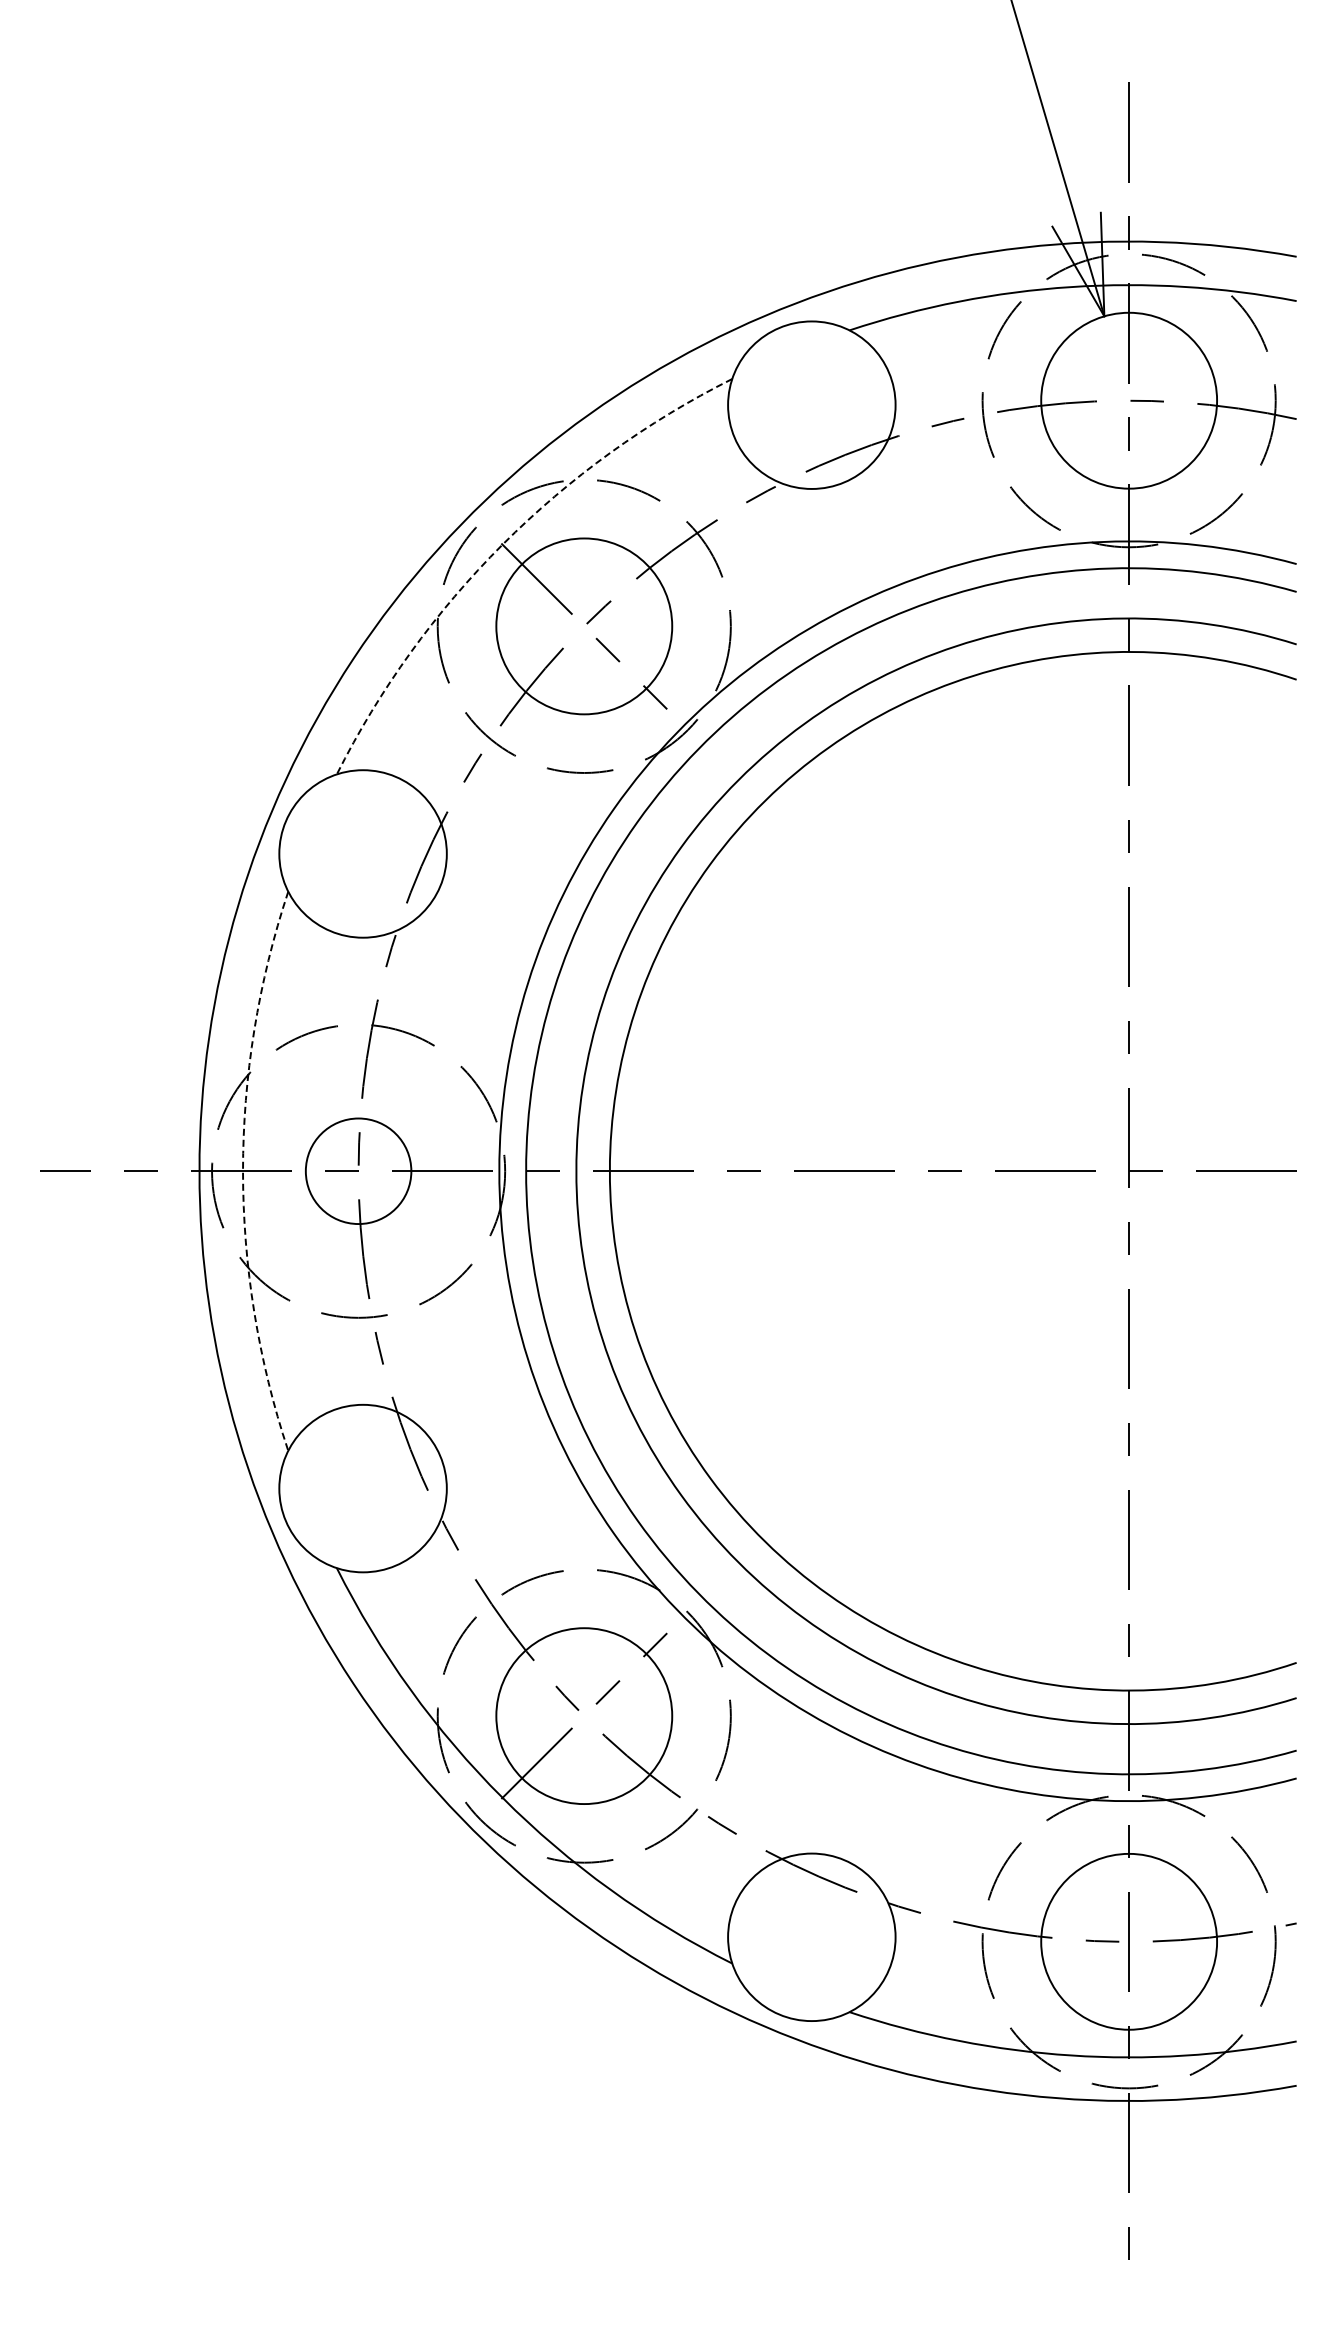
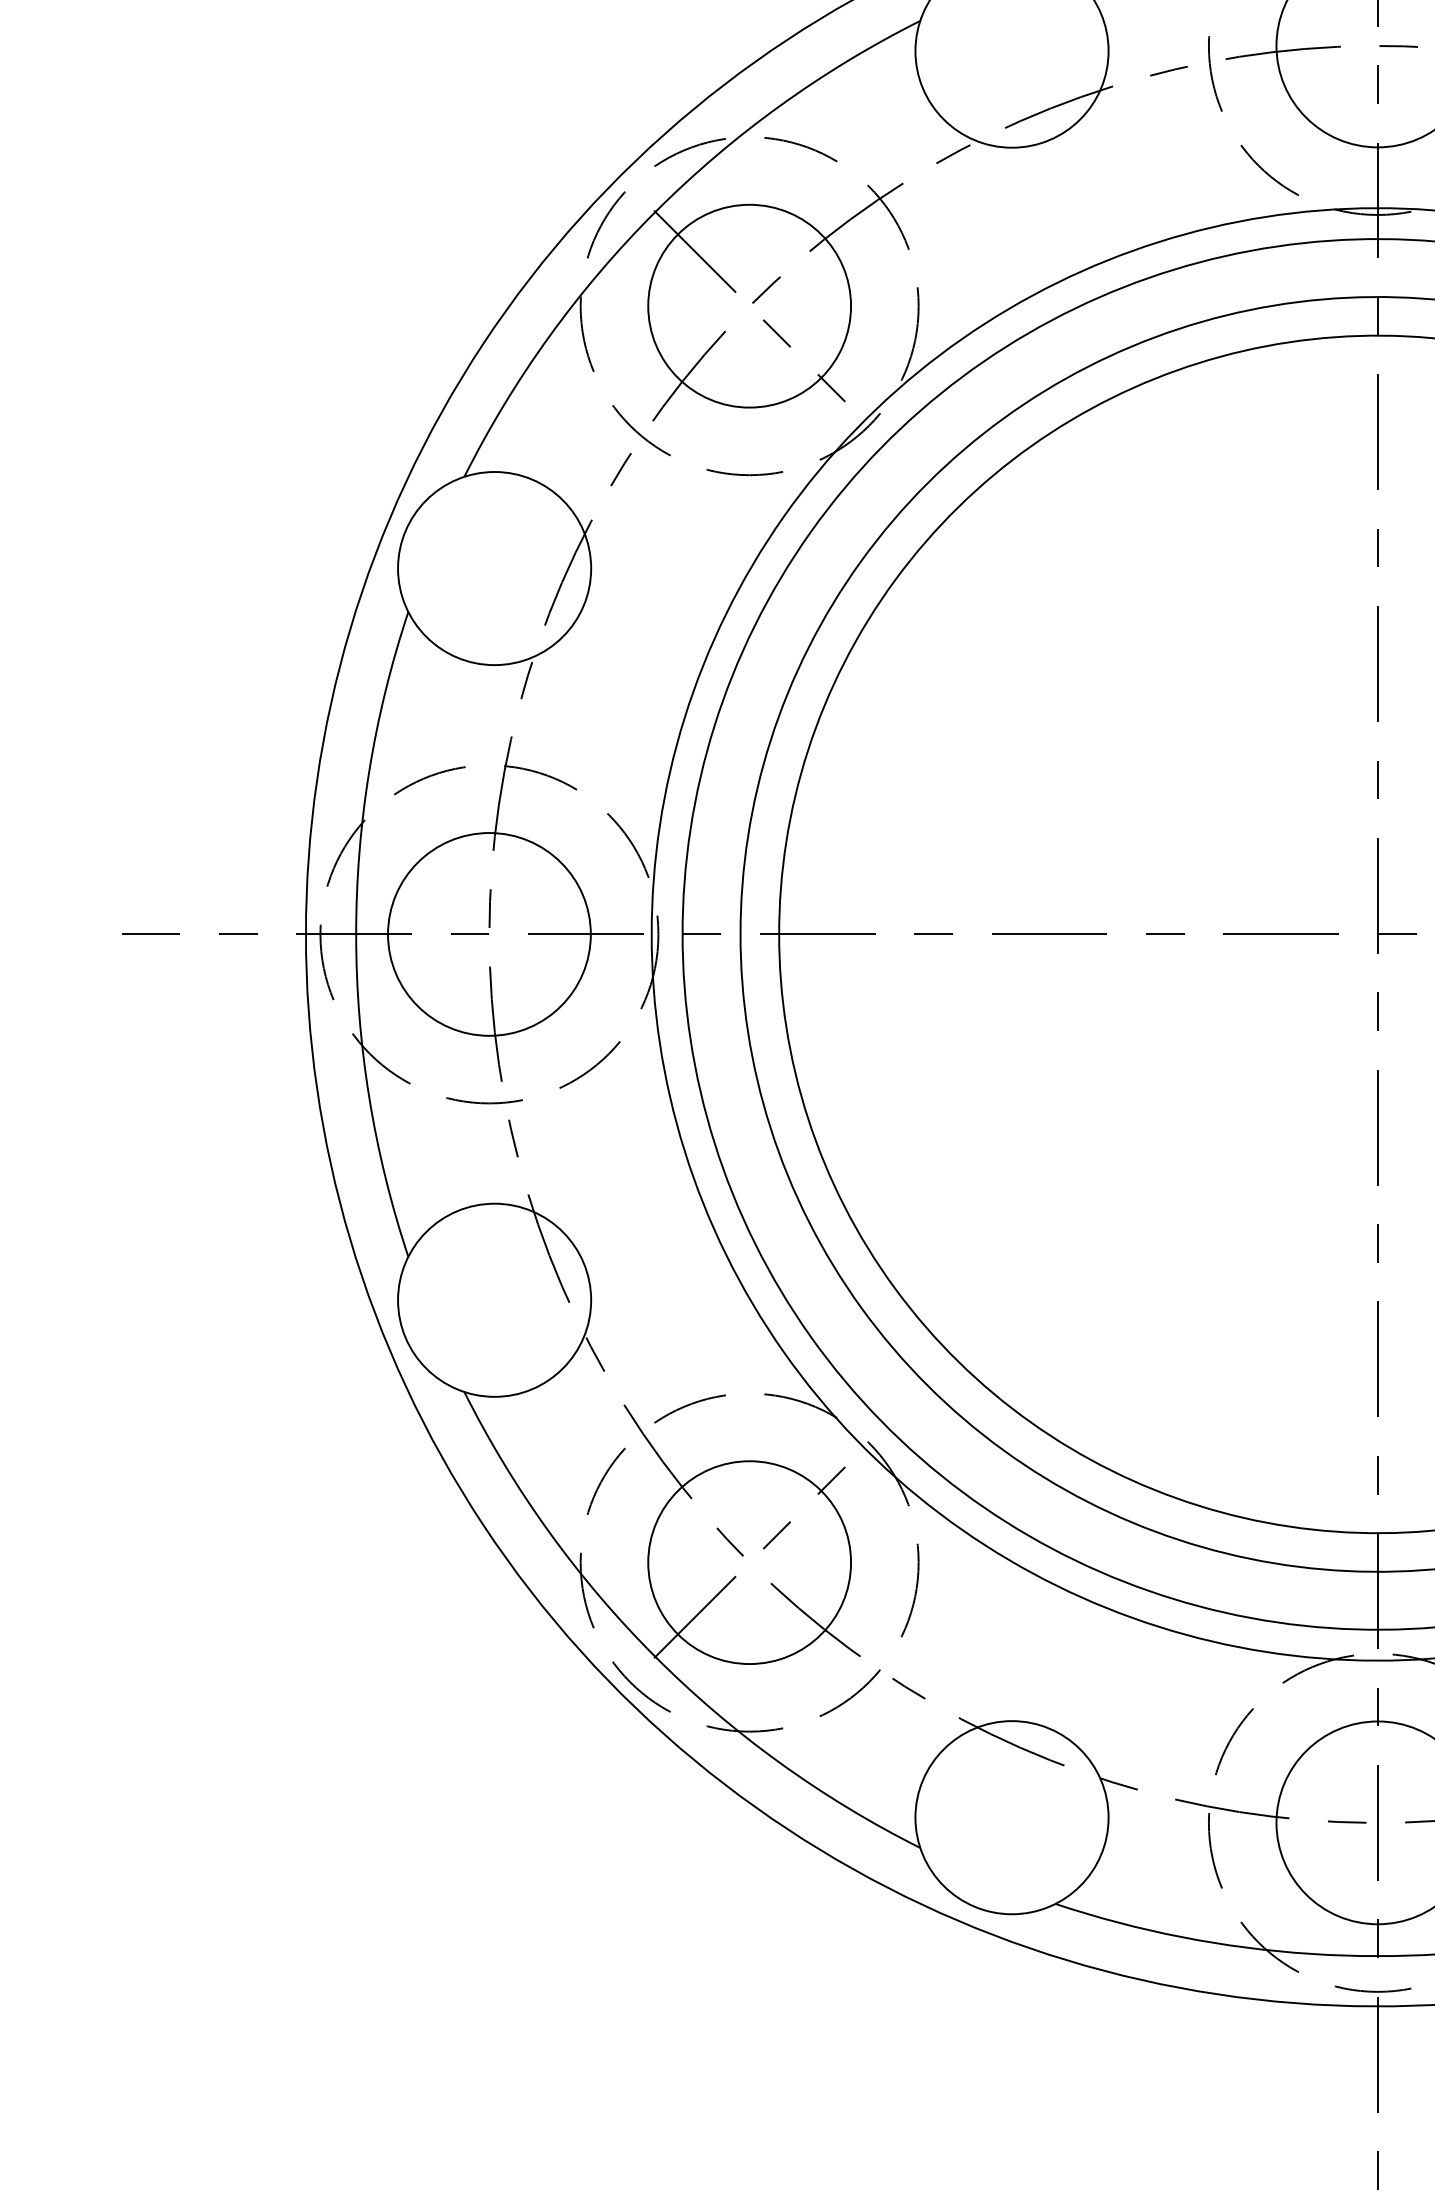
arc: (502, 544) -> (655, 211), dashed -> solid
arc: (243, 1171) -> (356, 934), dashed -> solid
circle: (358, 1171) -> (489, 934), size x1.67

